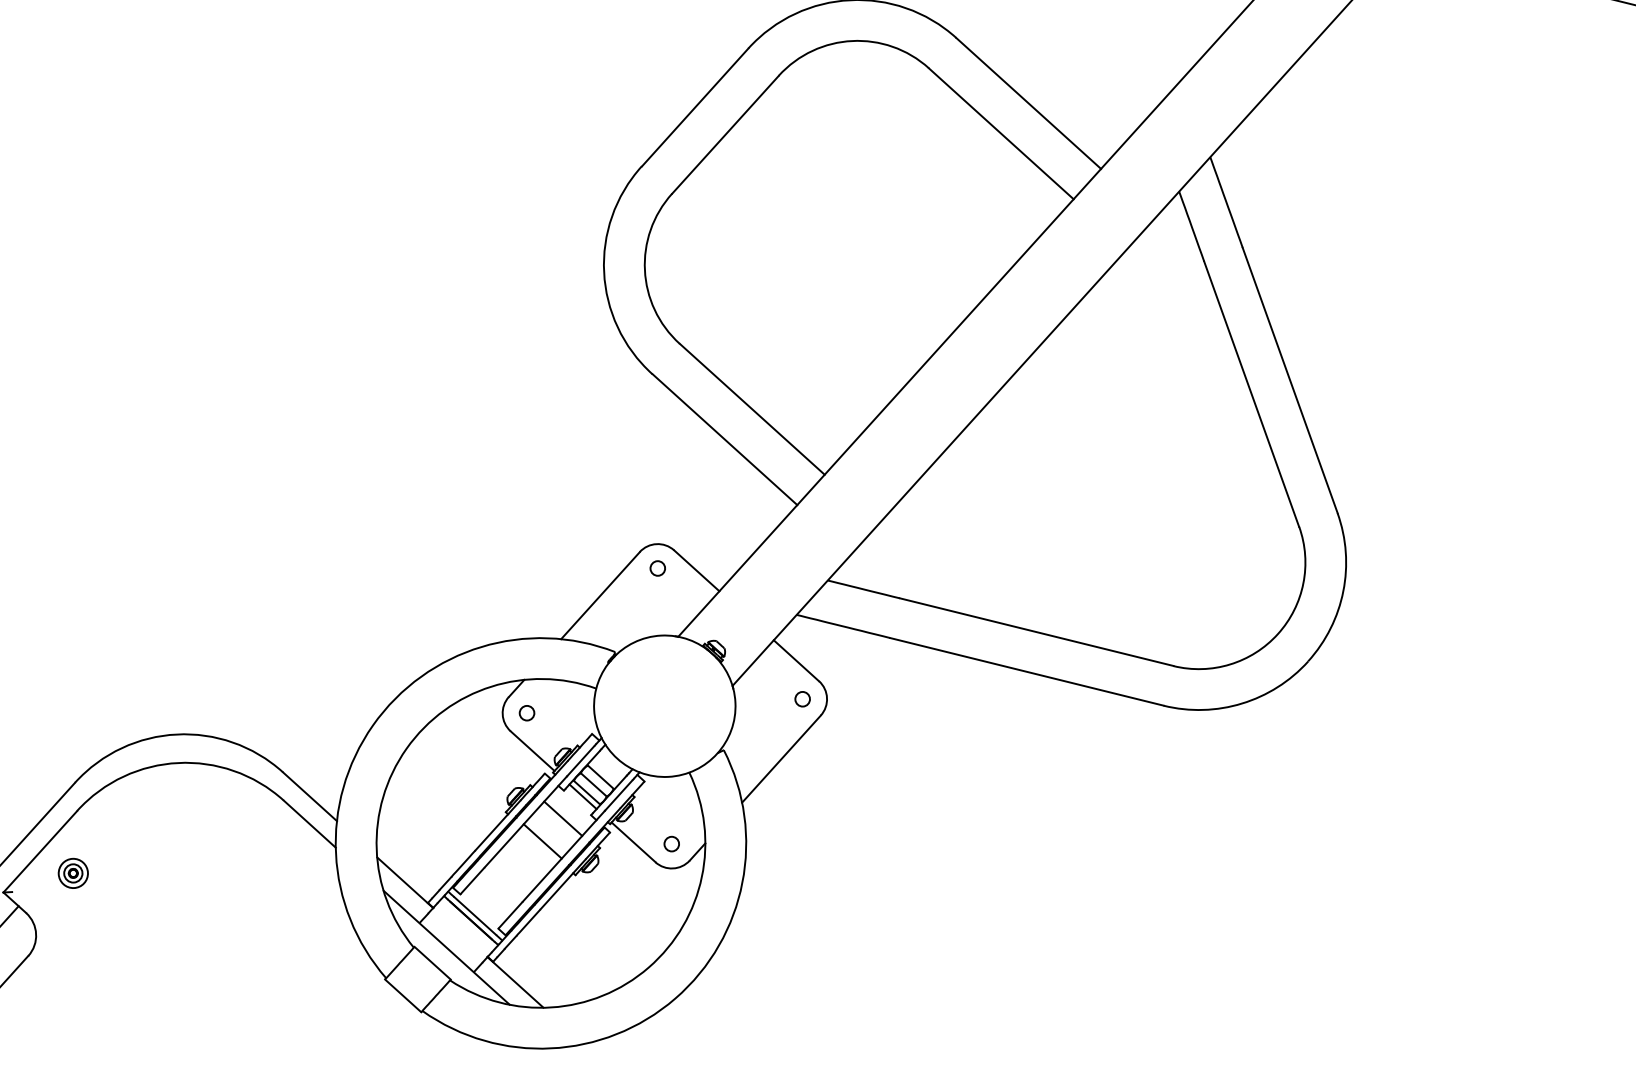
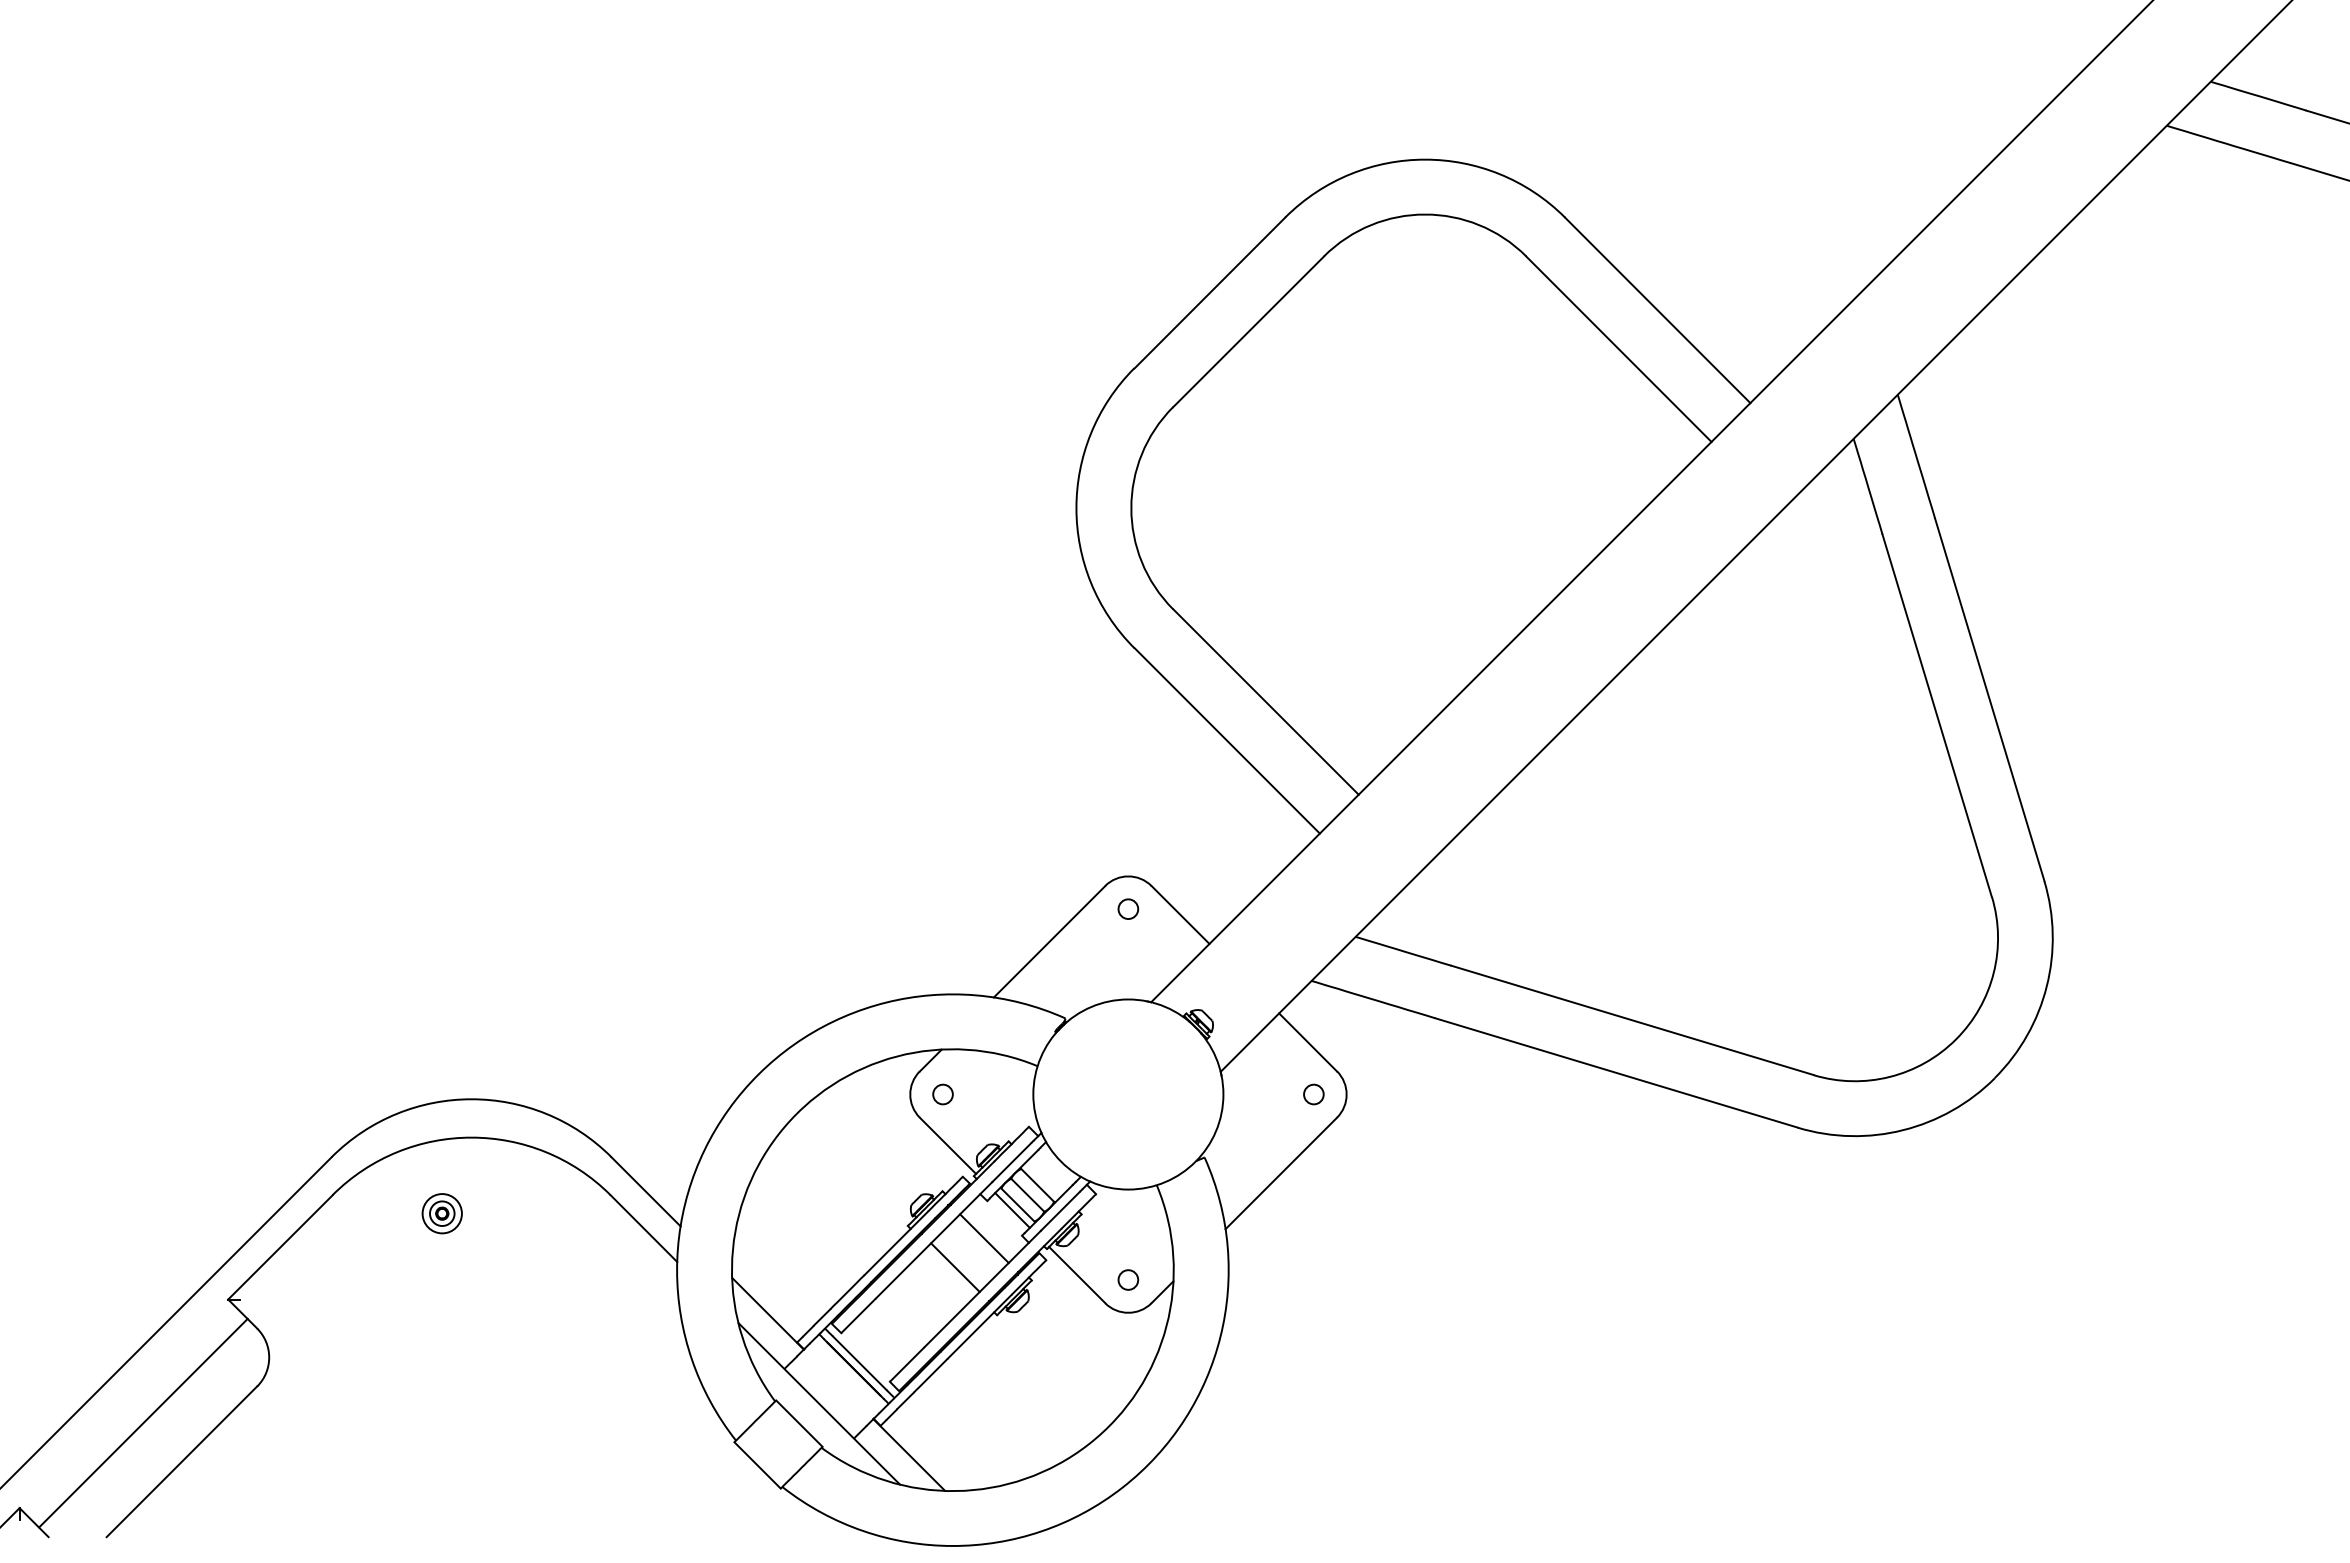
part: (72, 873) -> (441, 1213), moved

